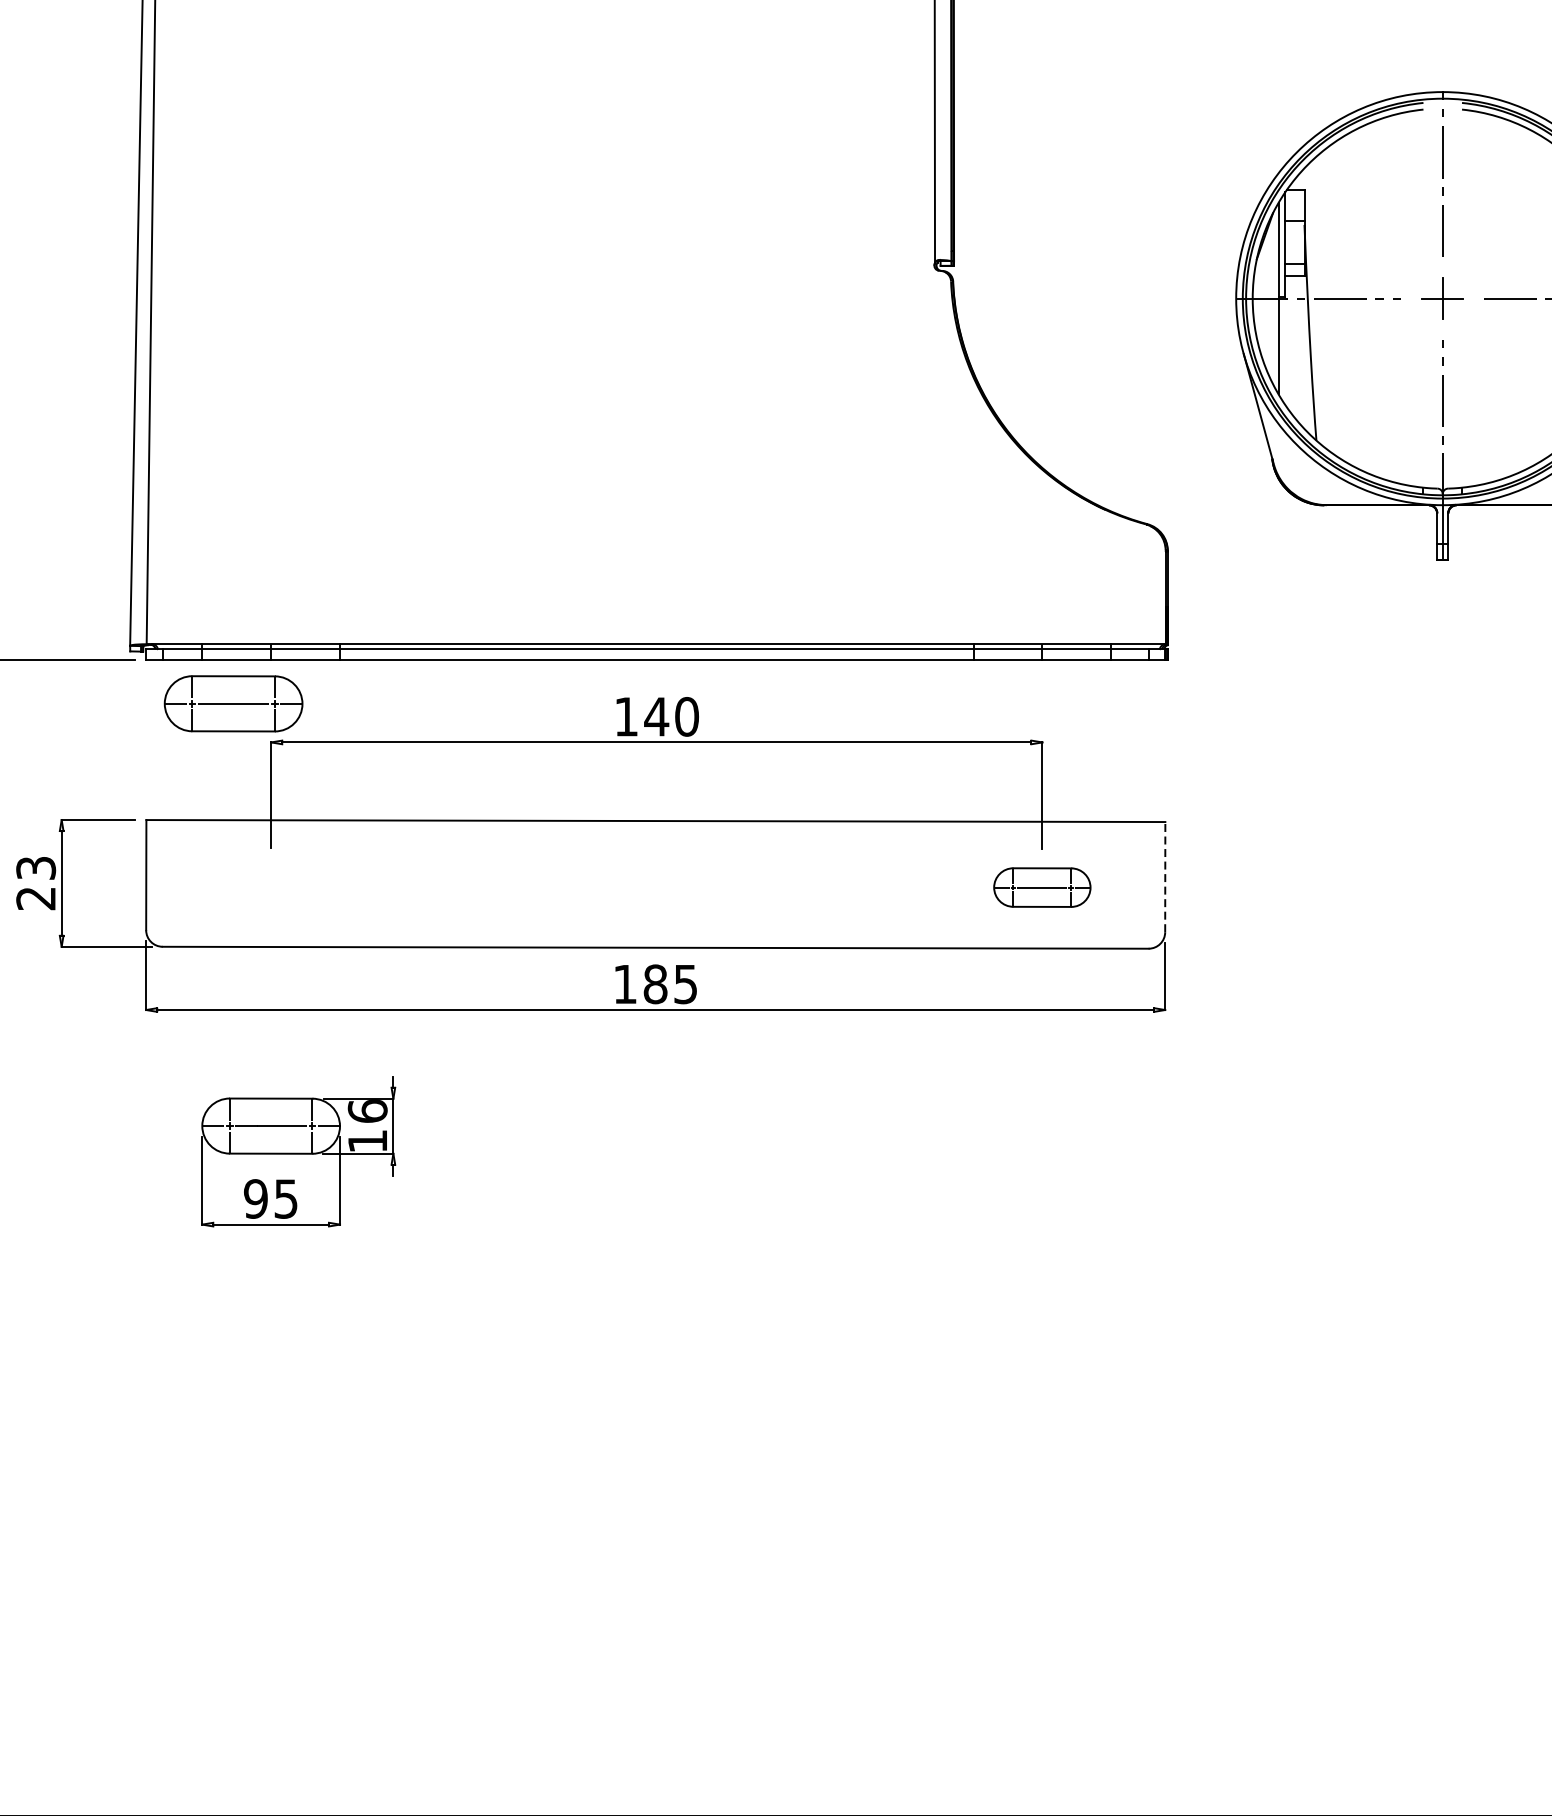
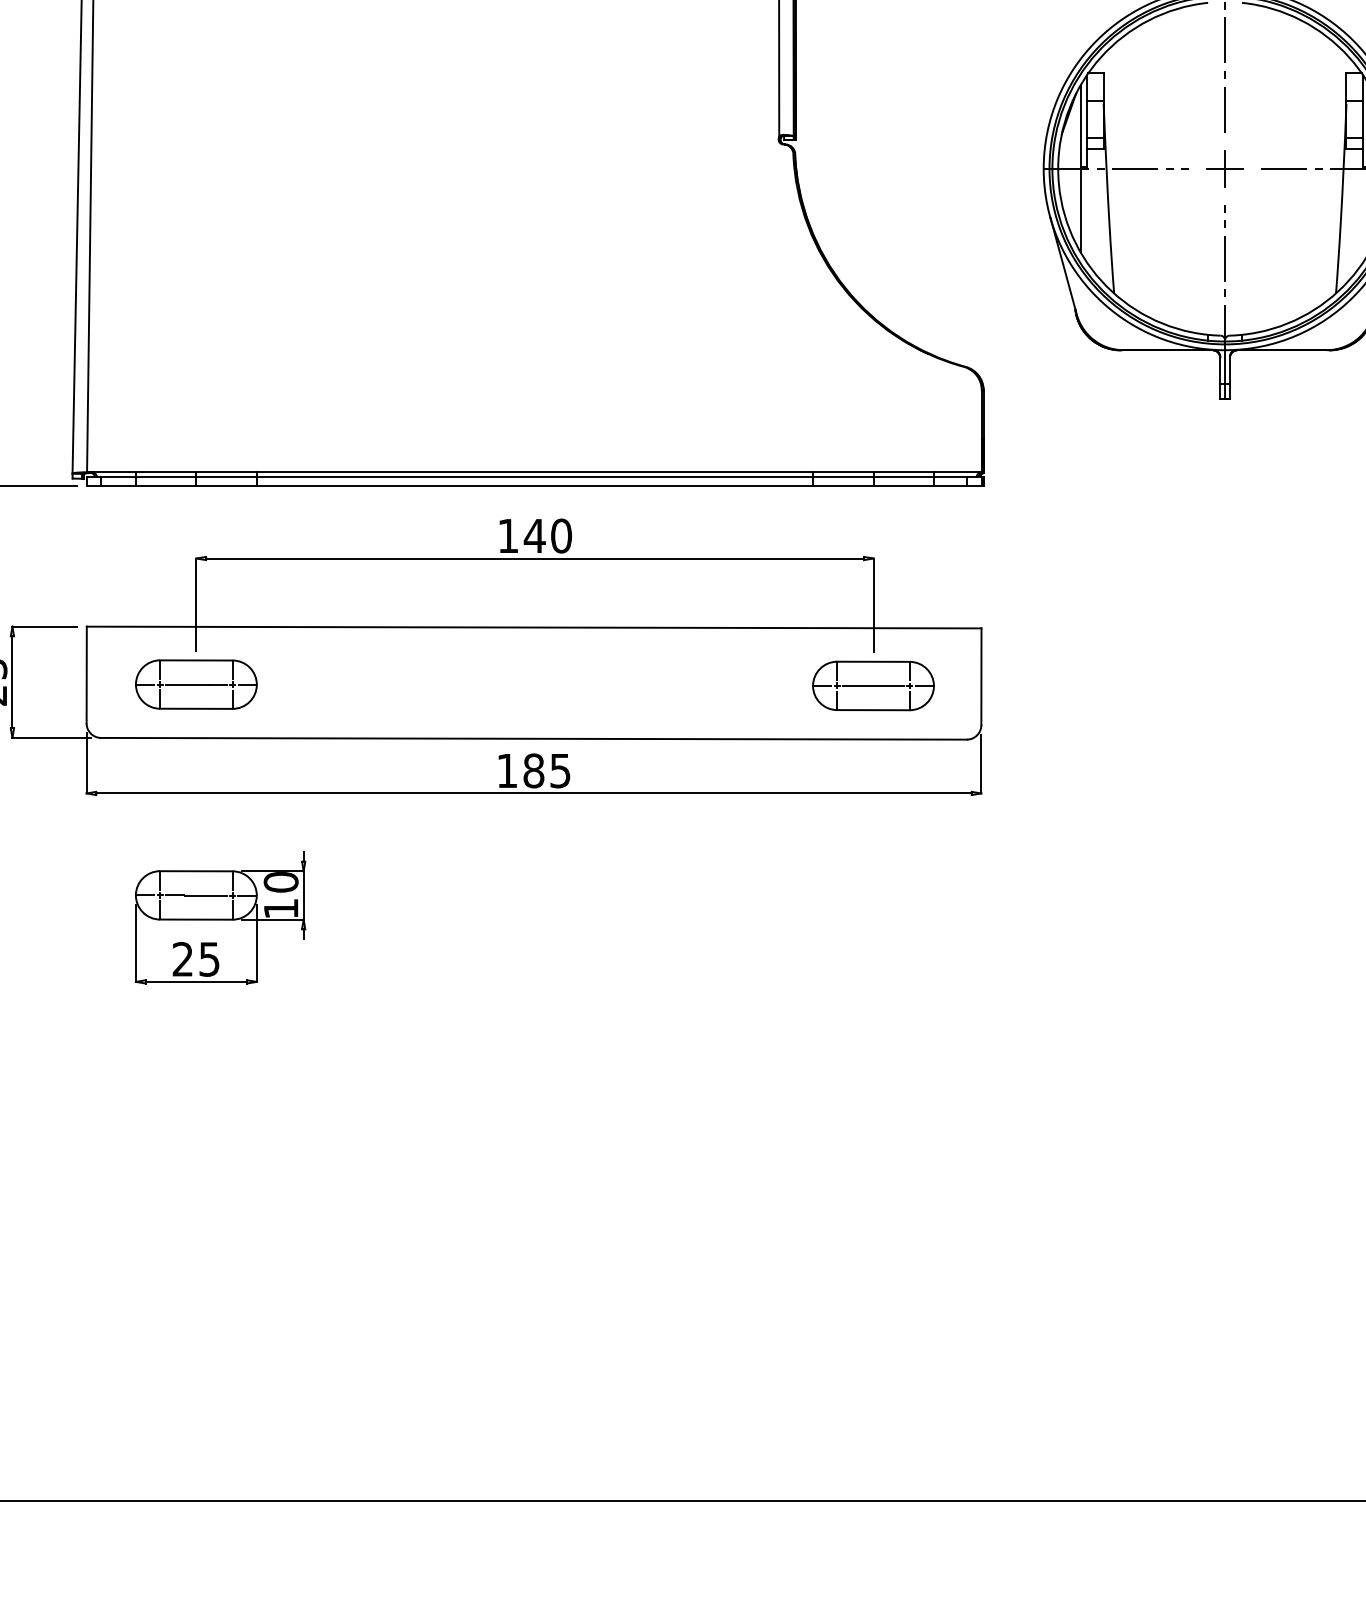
part: (233, 703) -> (196, 684), moved
line: (1165, 876) -> (981, 676), dashed -> solid
part: (1042, 887) -> (873, 685), size x1.43
text: (366, 1111) -> (280, 882), 16 -> 10
text: (255, 1199) -> (182, 959), 95 -> 25

